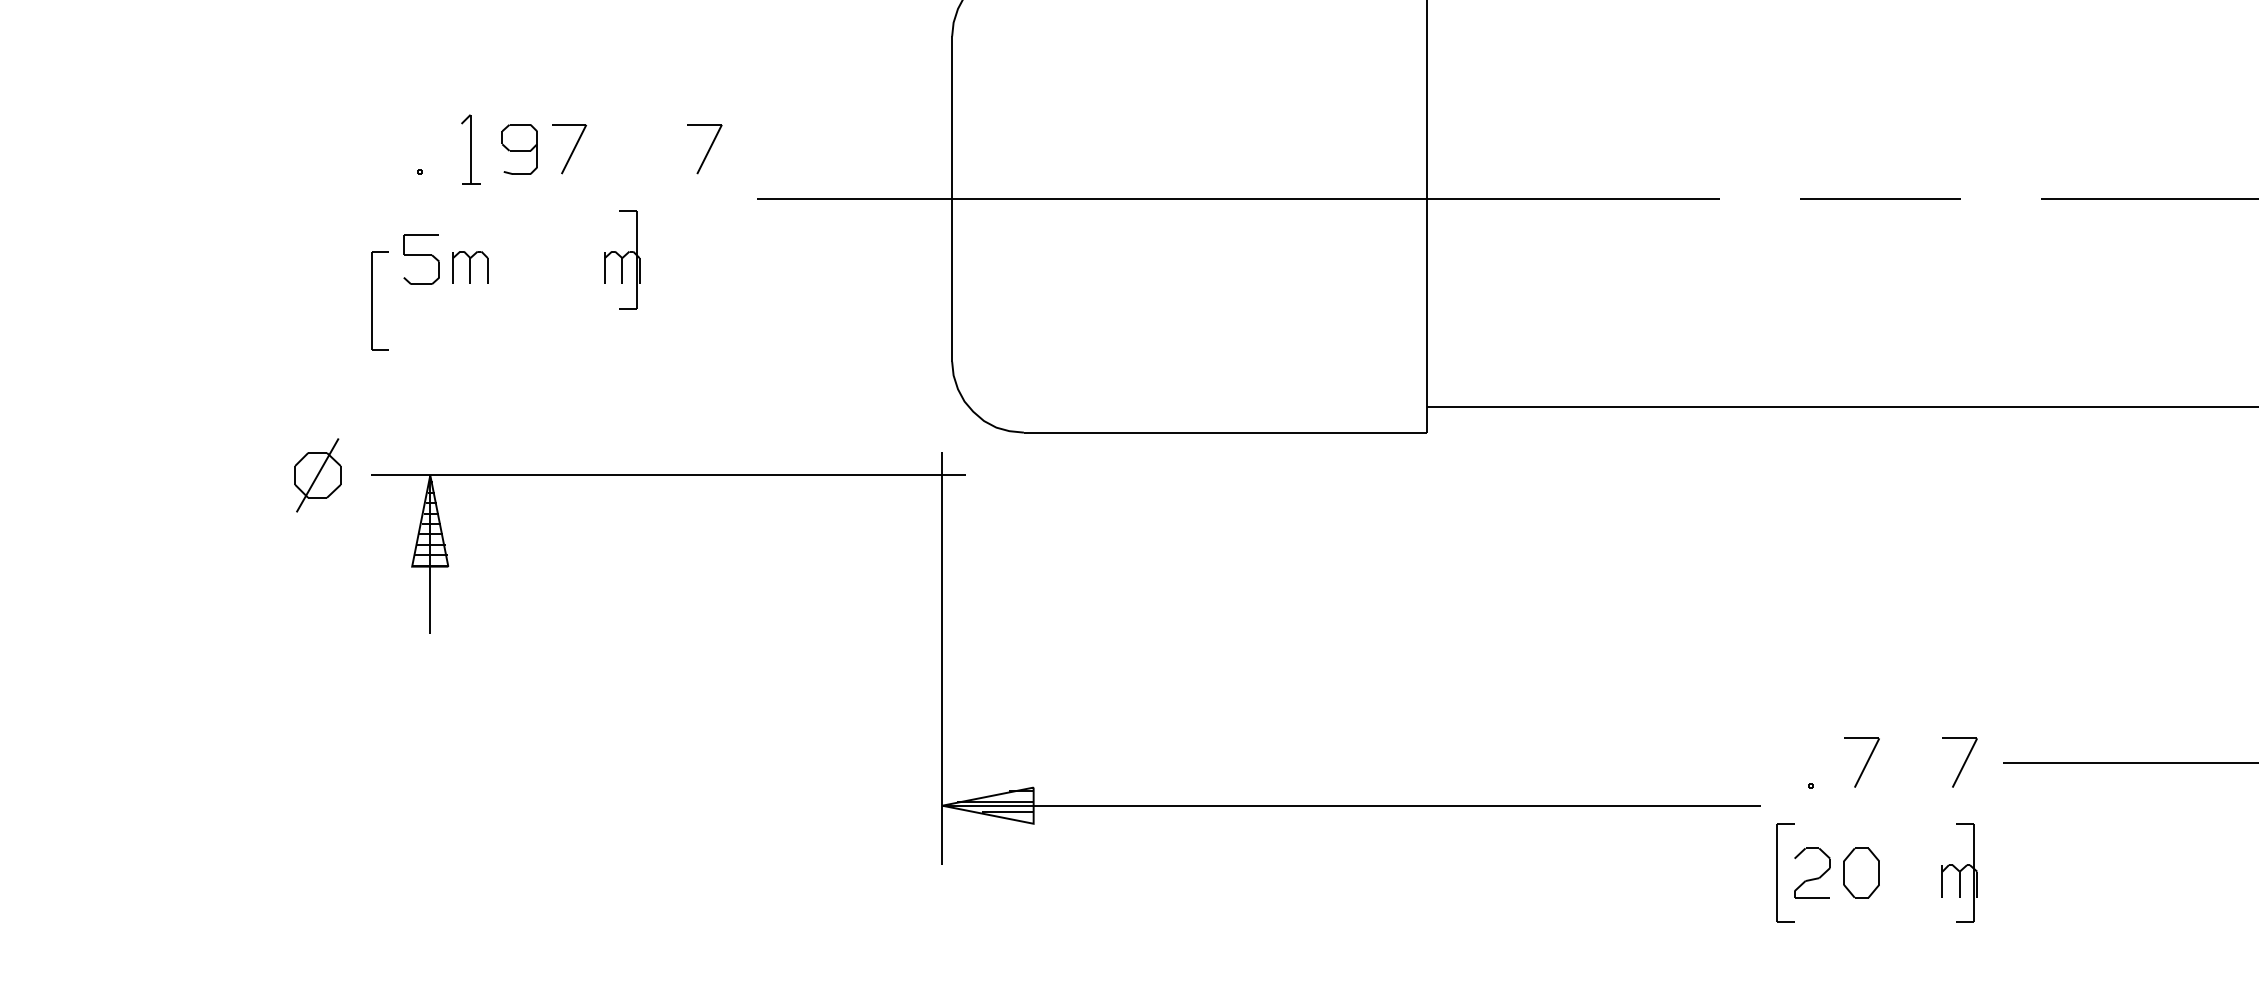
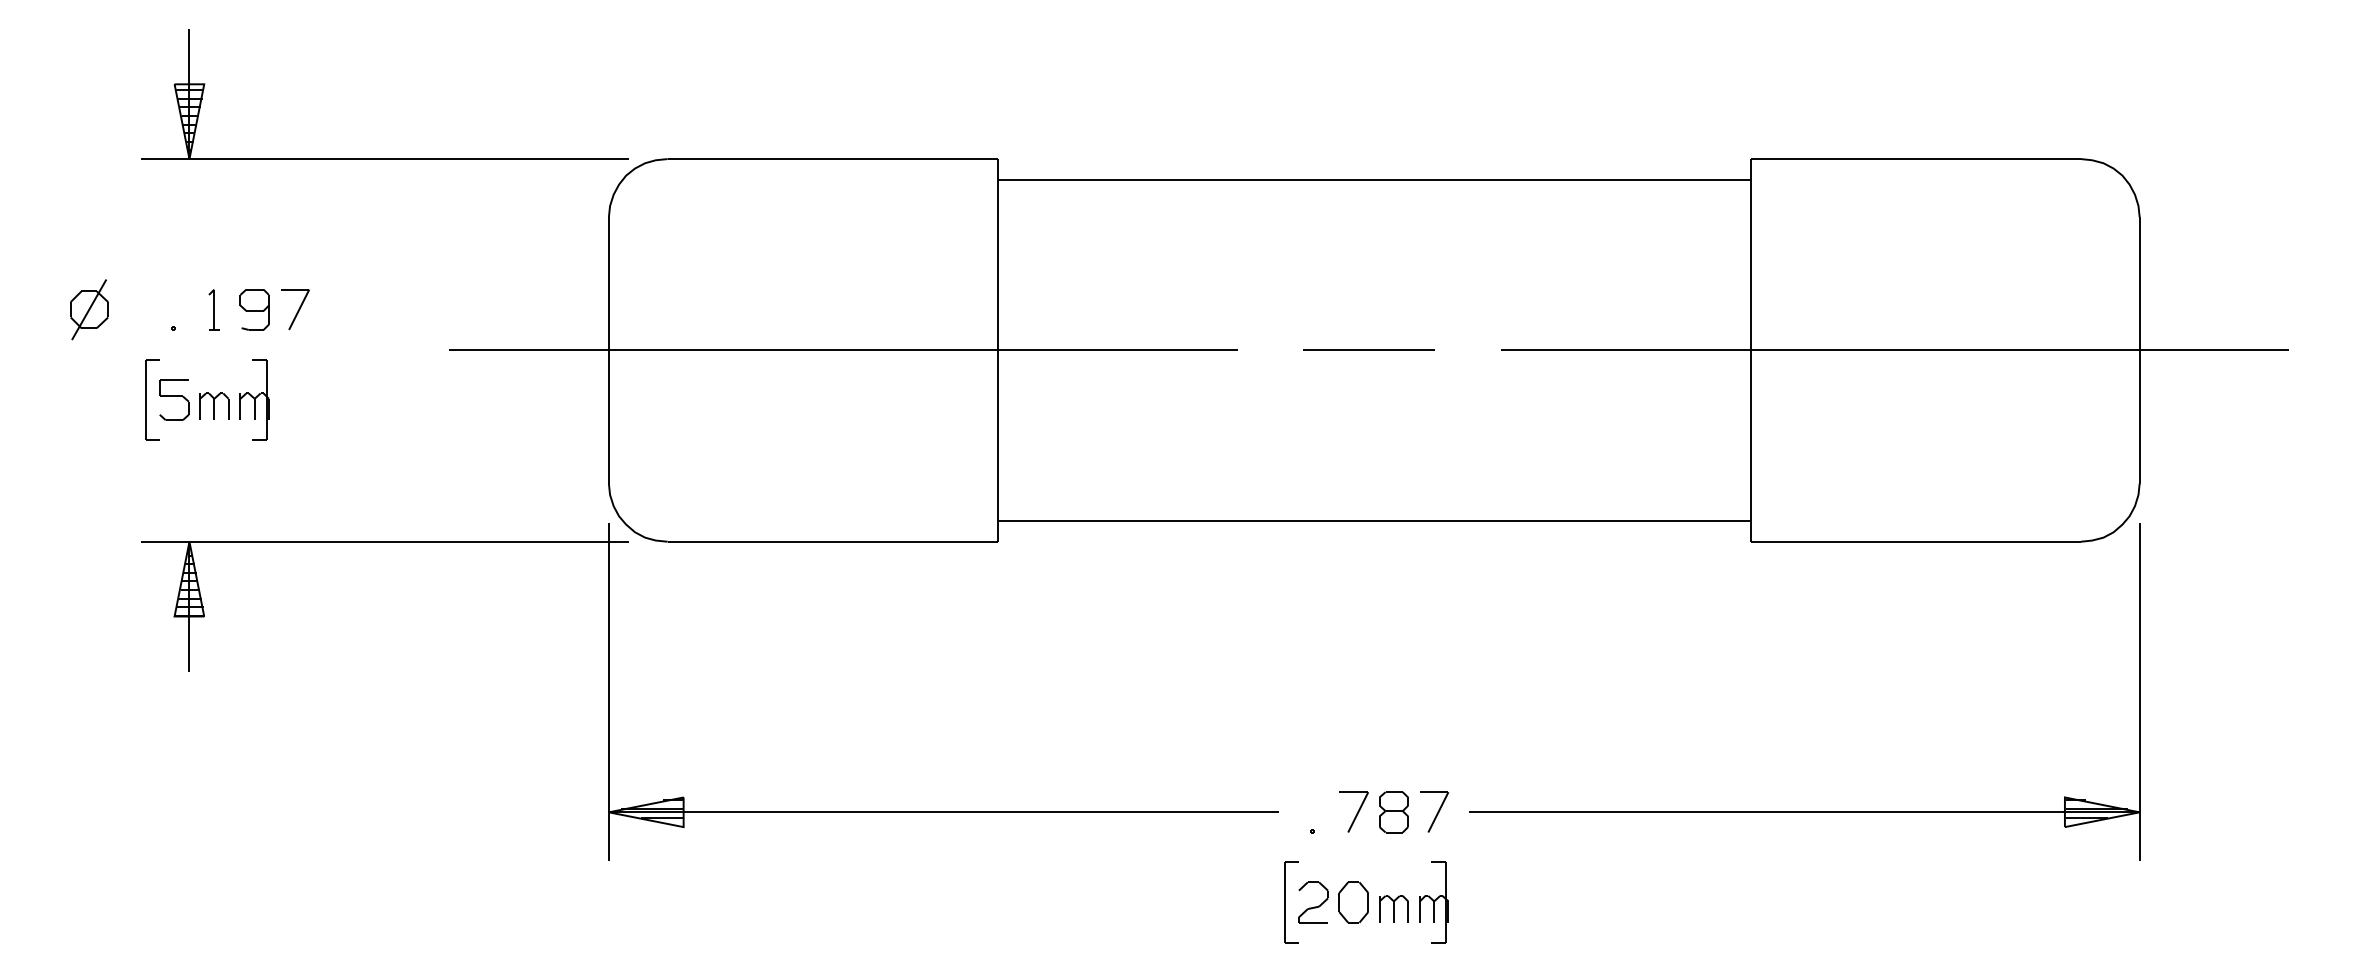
part: (469, 149) -> (213, 309), size x0.71
part: (705, 149) -> (406, 309), removed
part: (622, 258) -> (254, 399), moved
part: (380, 300) -> (152, 399), moved
part: (318, 475) -> (89, 309), moved
part: (943, 658) -> (609, 691), moved
part: (1910, 763) -> (1393, 812), added
part: (1910, 880) -> (1393, 908), added

